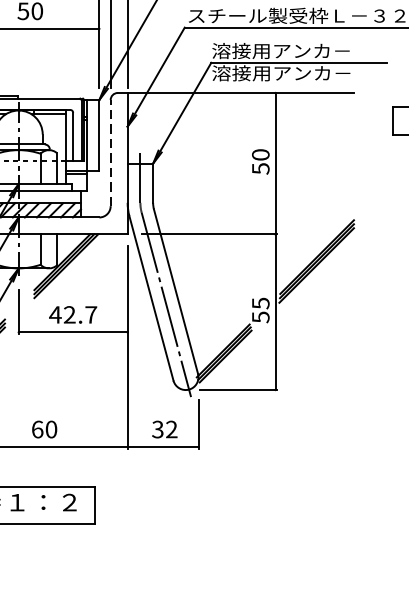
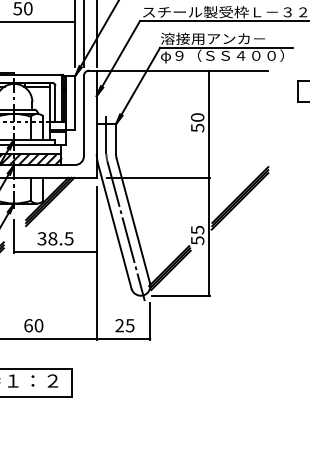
text: (293, 74) -> (222, 56), 溶接用アンカ－ -> φ９（ＳＳ４００）
line: (110, 152) -> (83, 115), dashed -> solid
text: (73, 314) -> (55, 238), 42.7 -> 38.5
text: (164, 429) -> (124, 325), 32 -> 25

